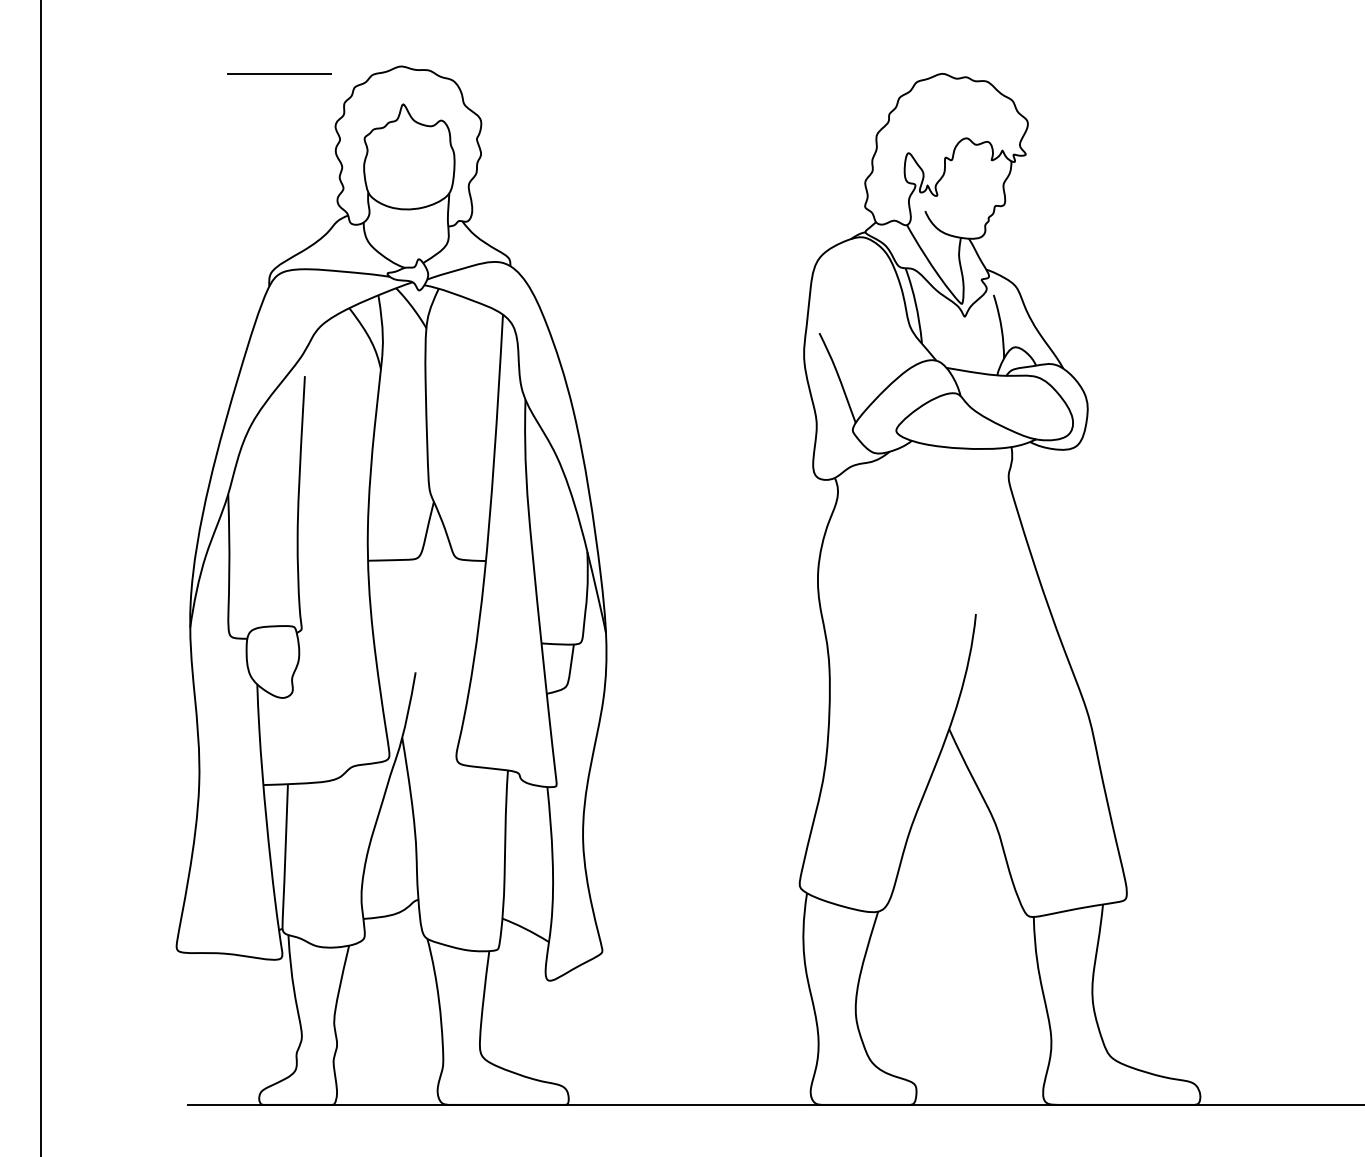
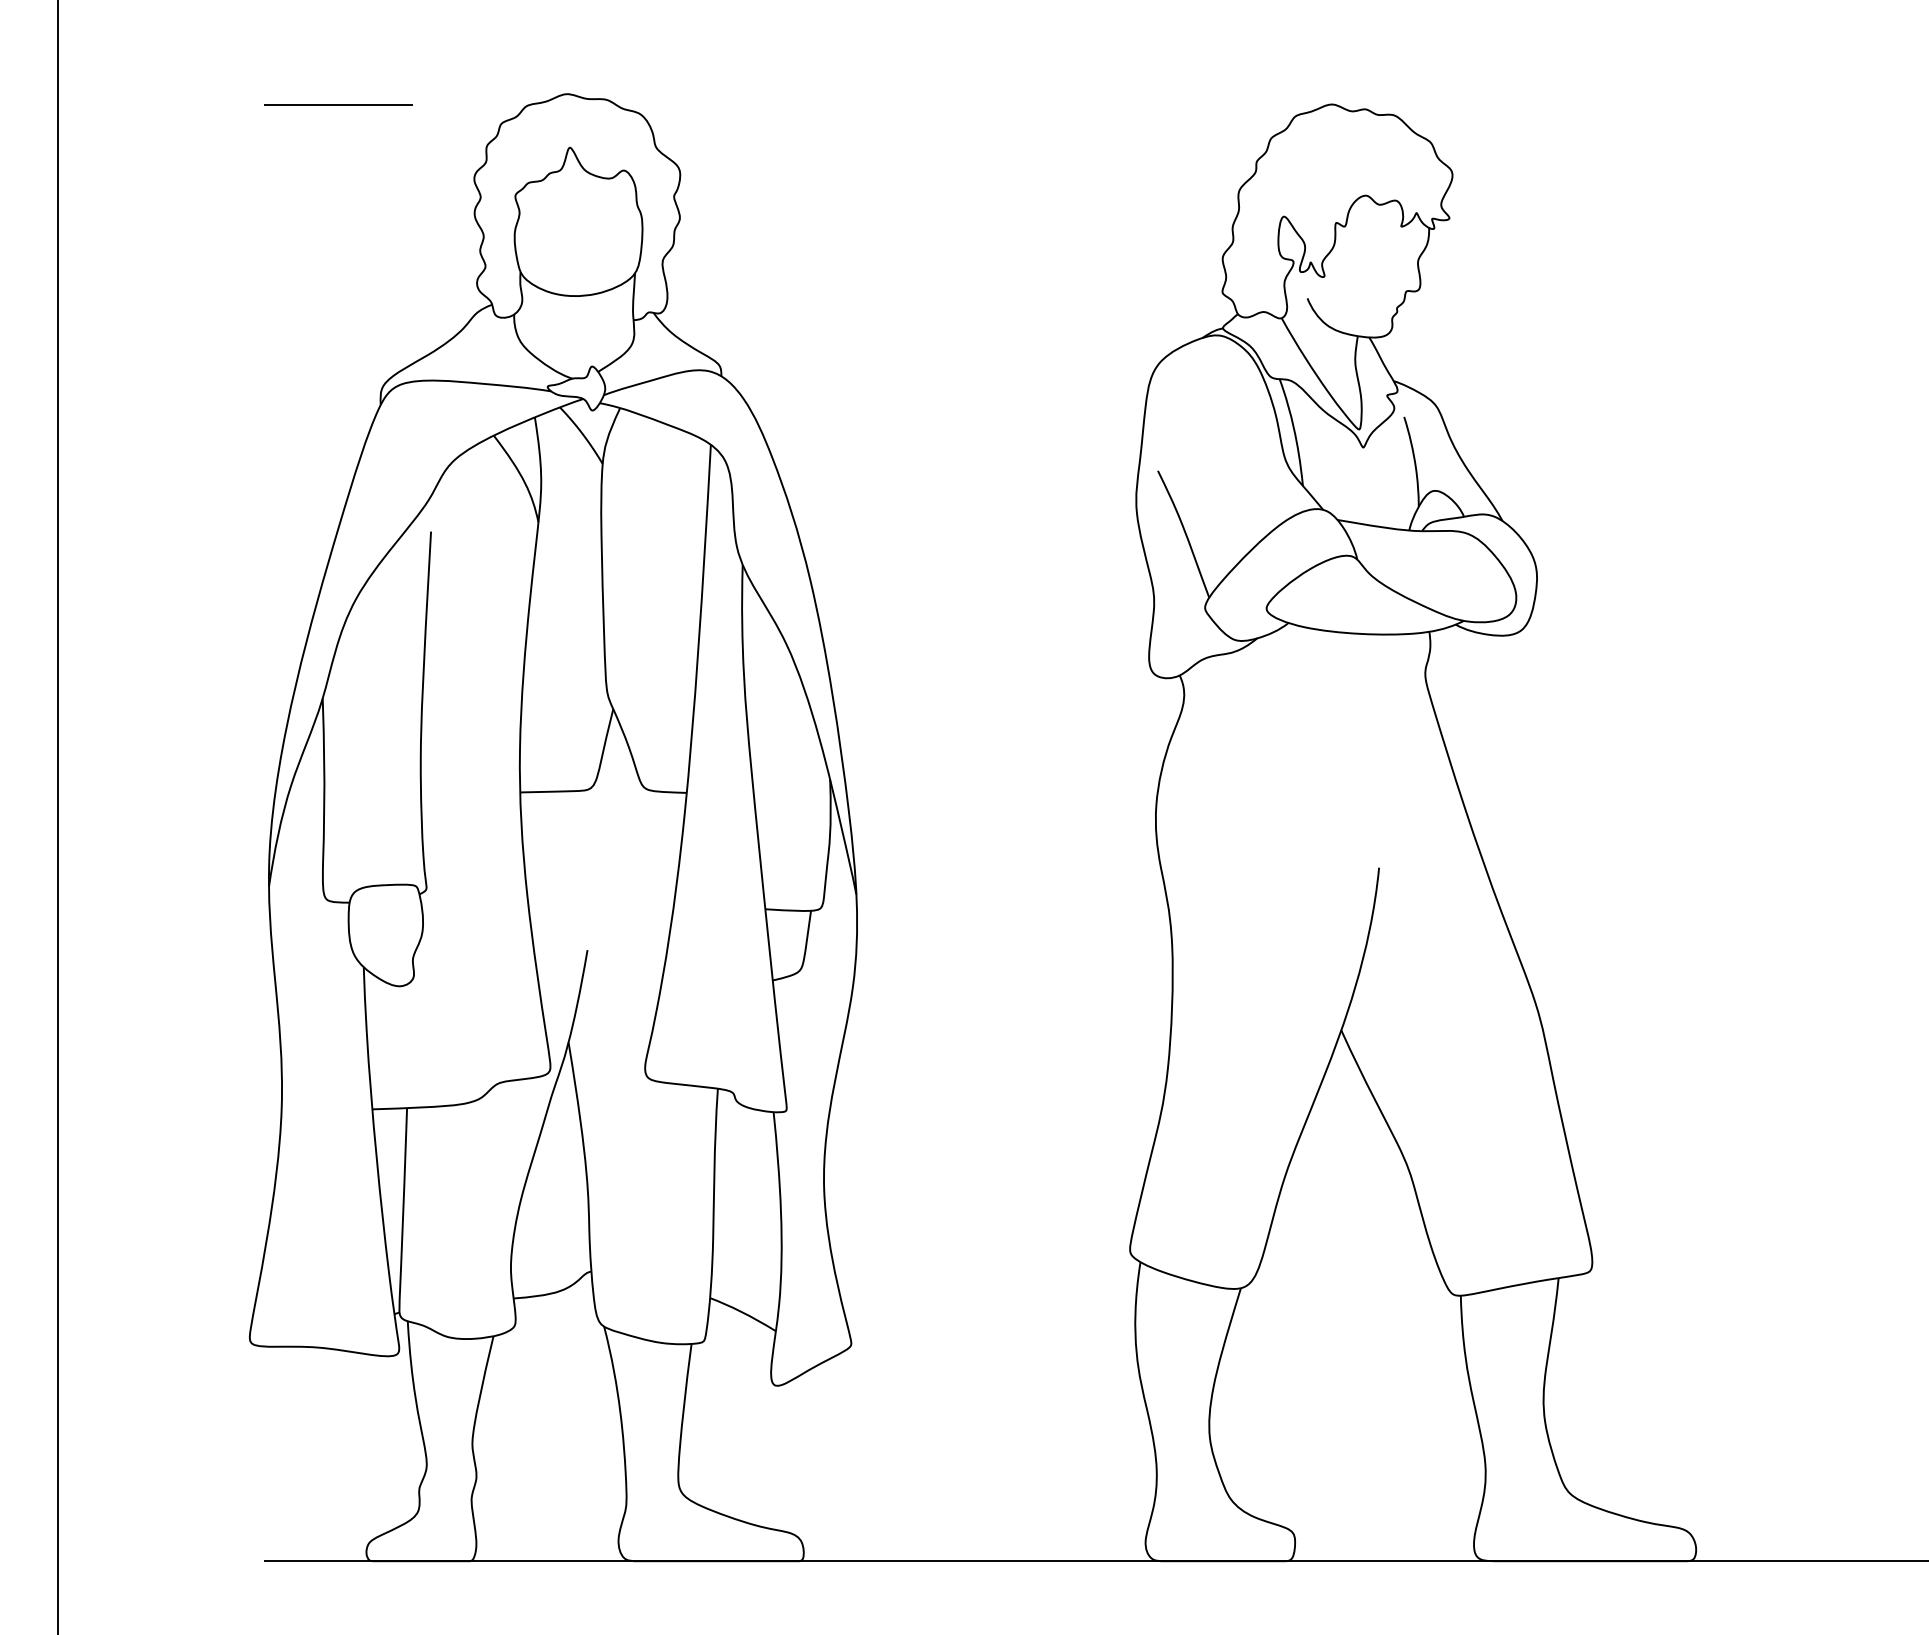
line: (279, 73) -> (338, 104), moved

